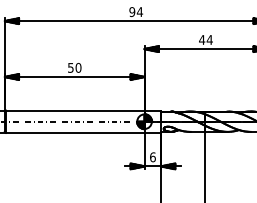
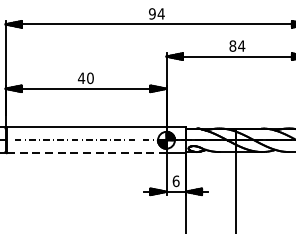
text: (201, 39) -> (232, 45), 44 -> 84
text: (70, 67) -> (81, 77), 50 -> 40
line: (75, 132) -> (86, 152), solid -> dashed

